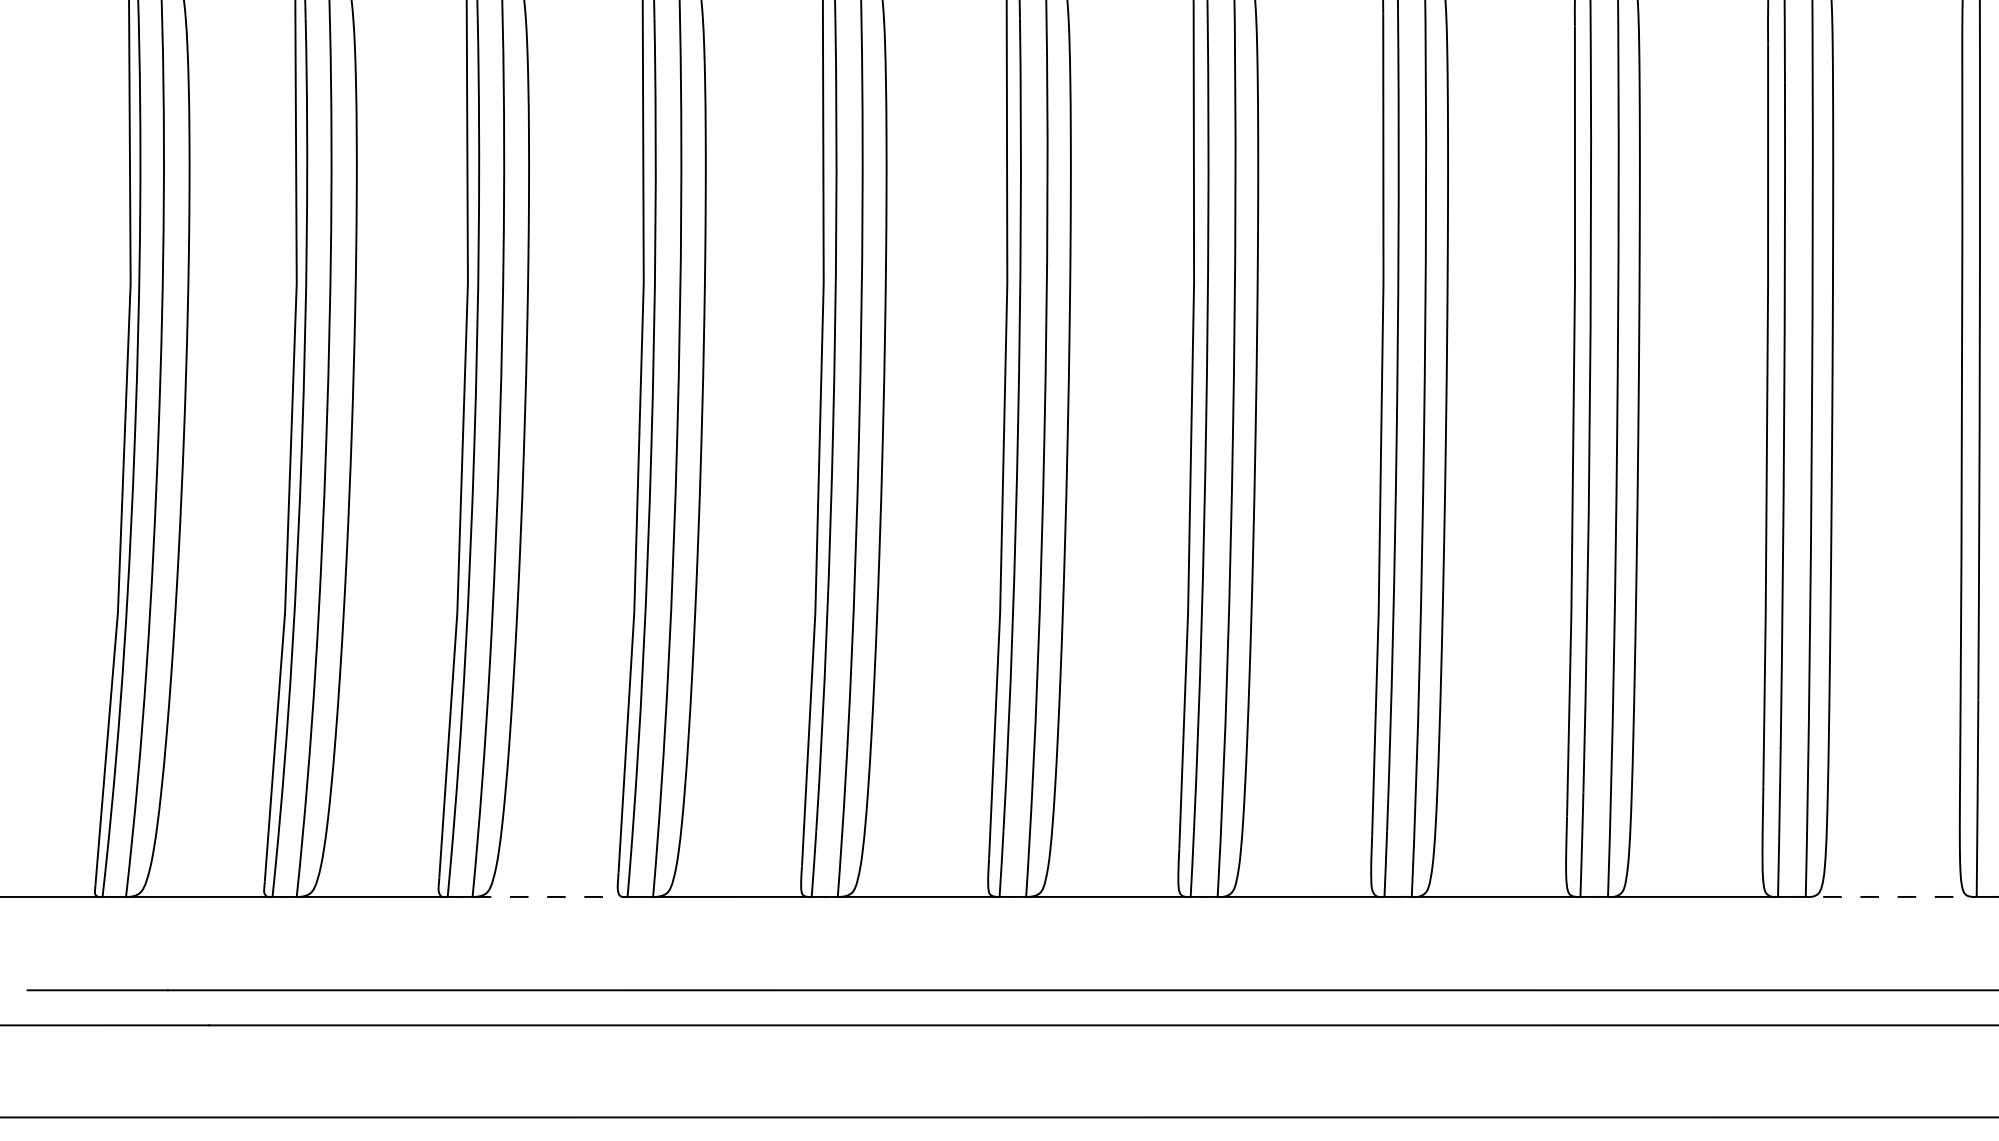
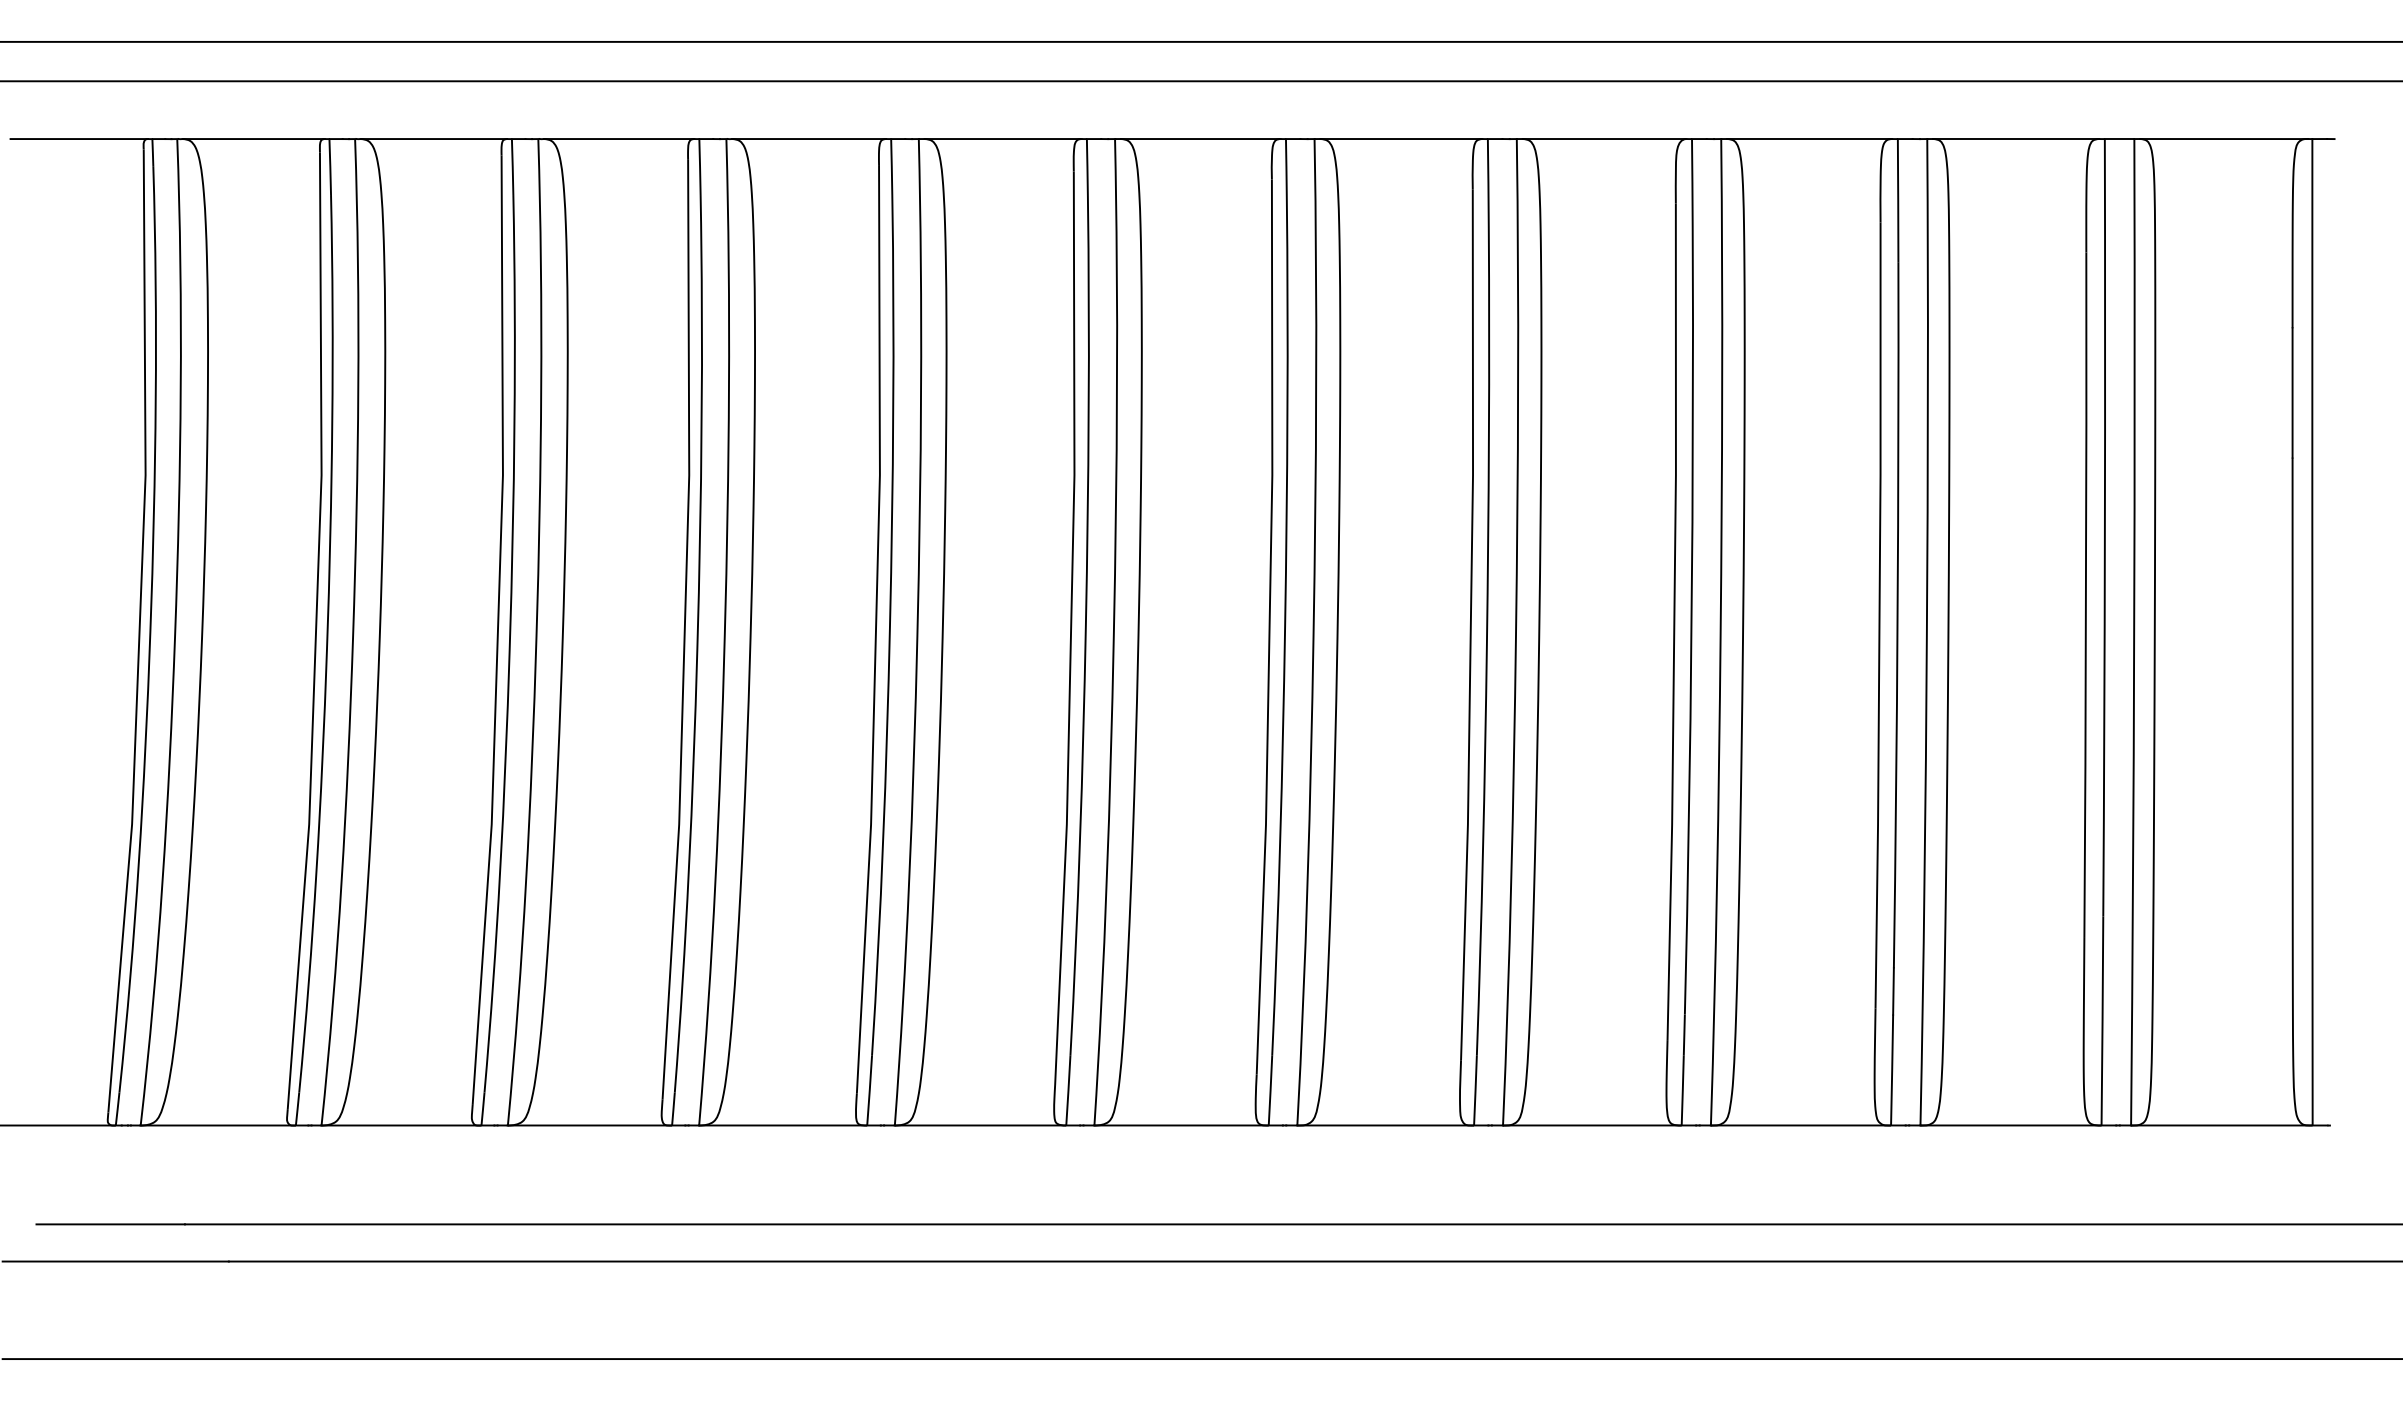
line: (556, 896) -> (596, 1125), dashed -> solid
line: (1898, 896) -> (2018, 1125), dashed -> solid

